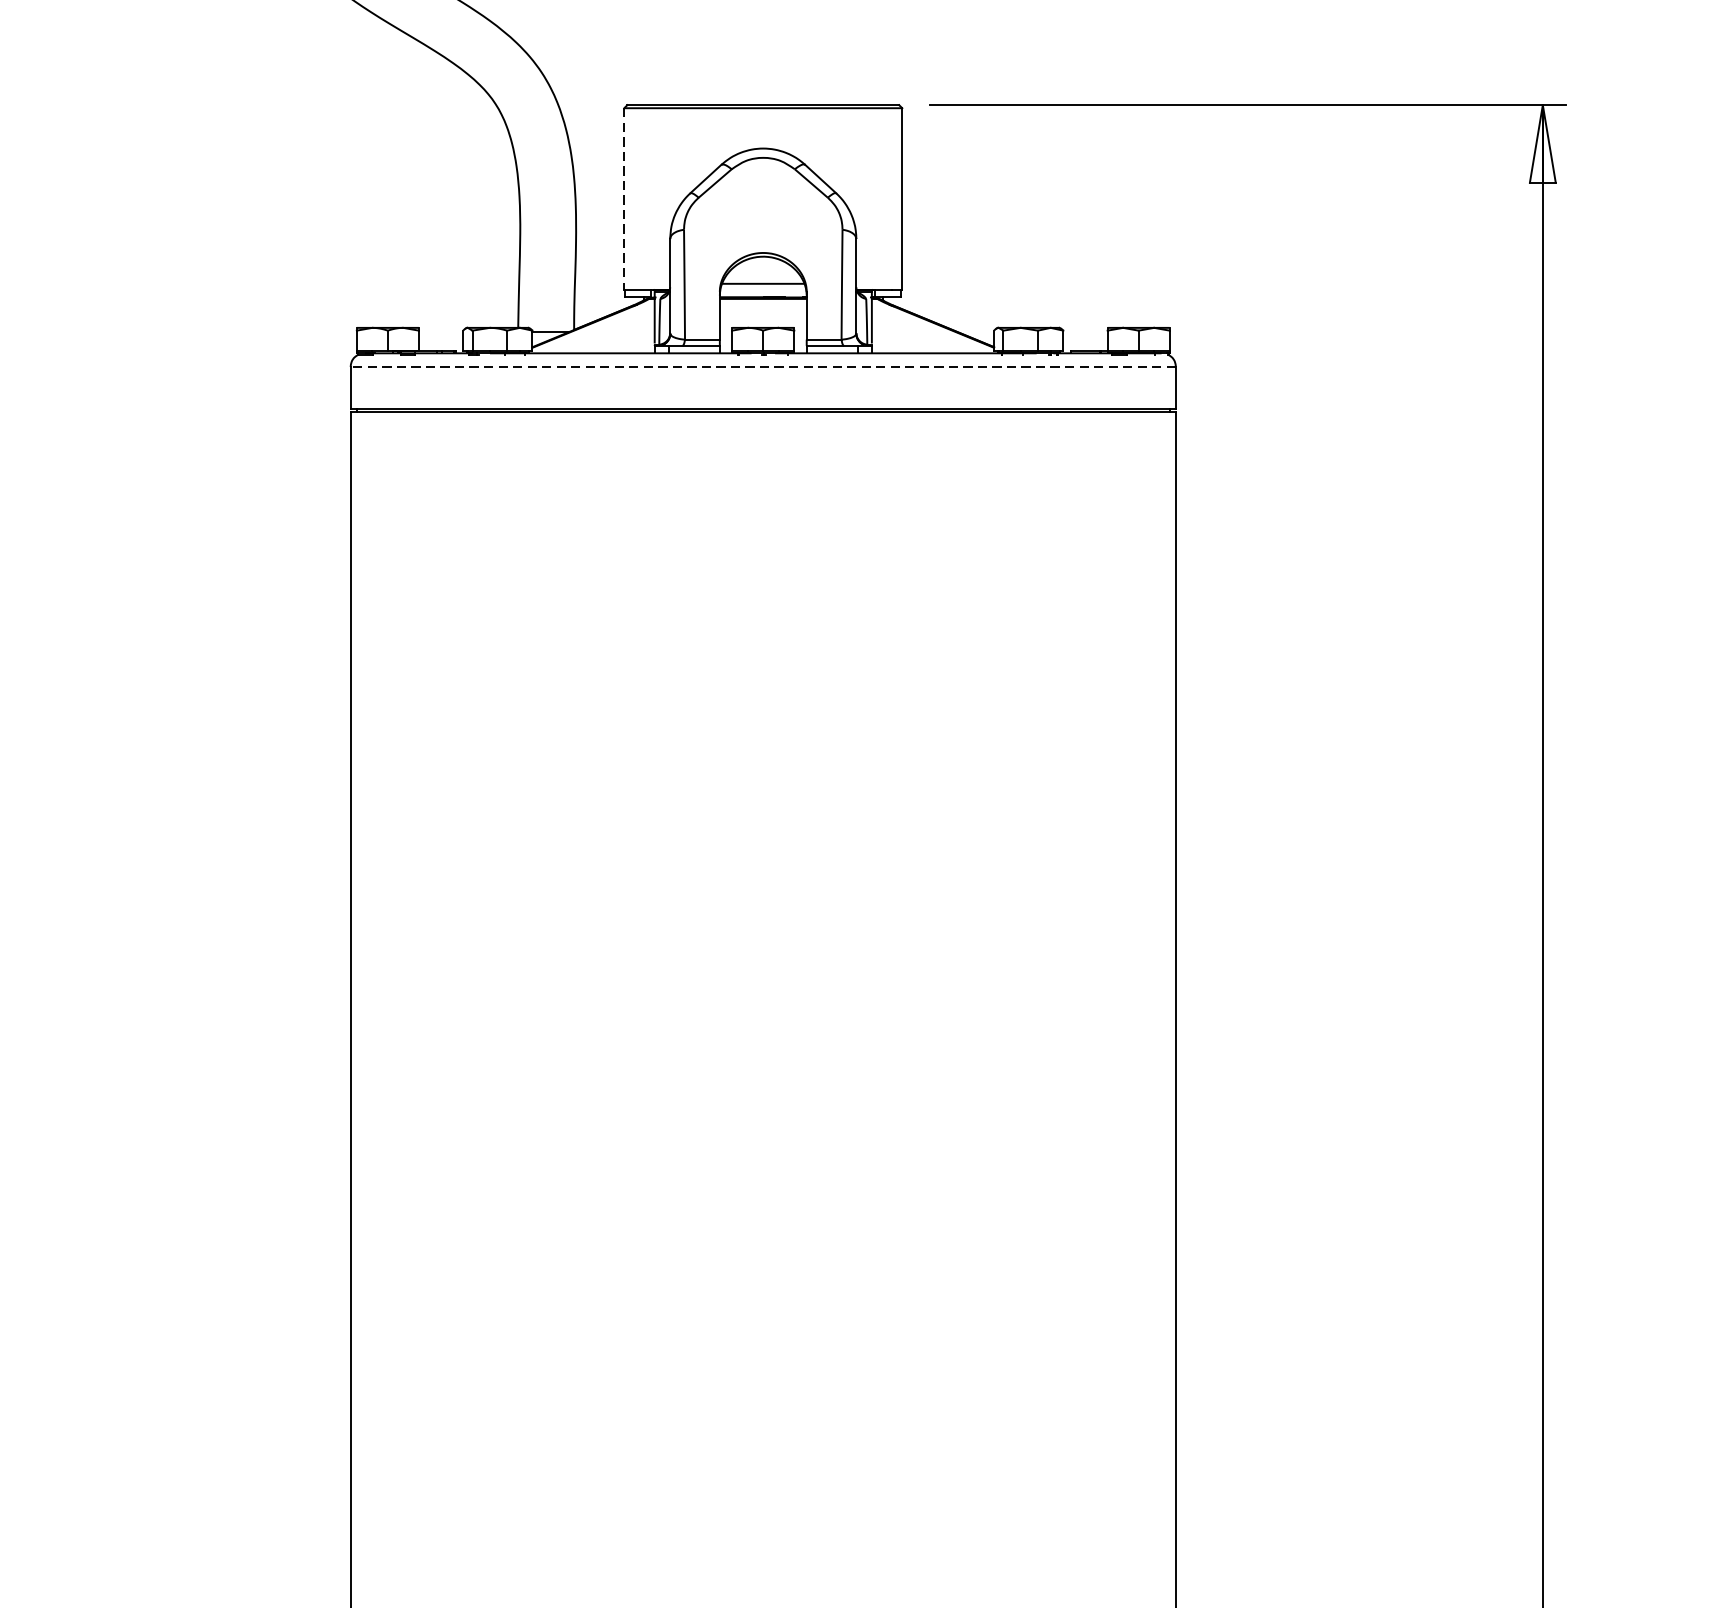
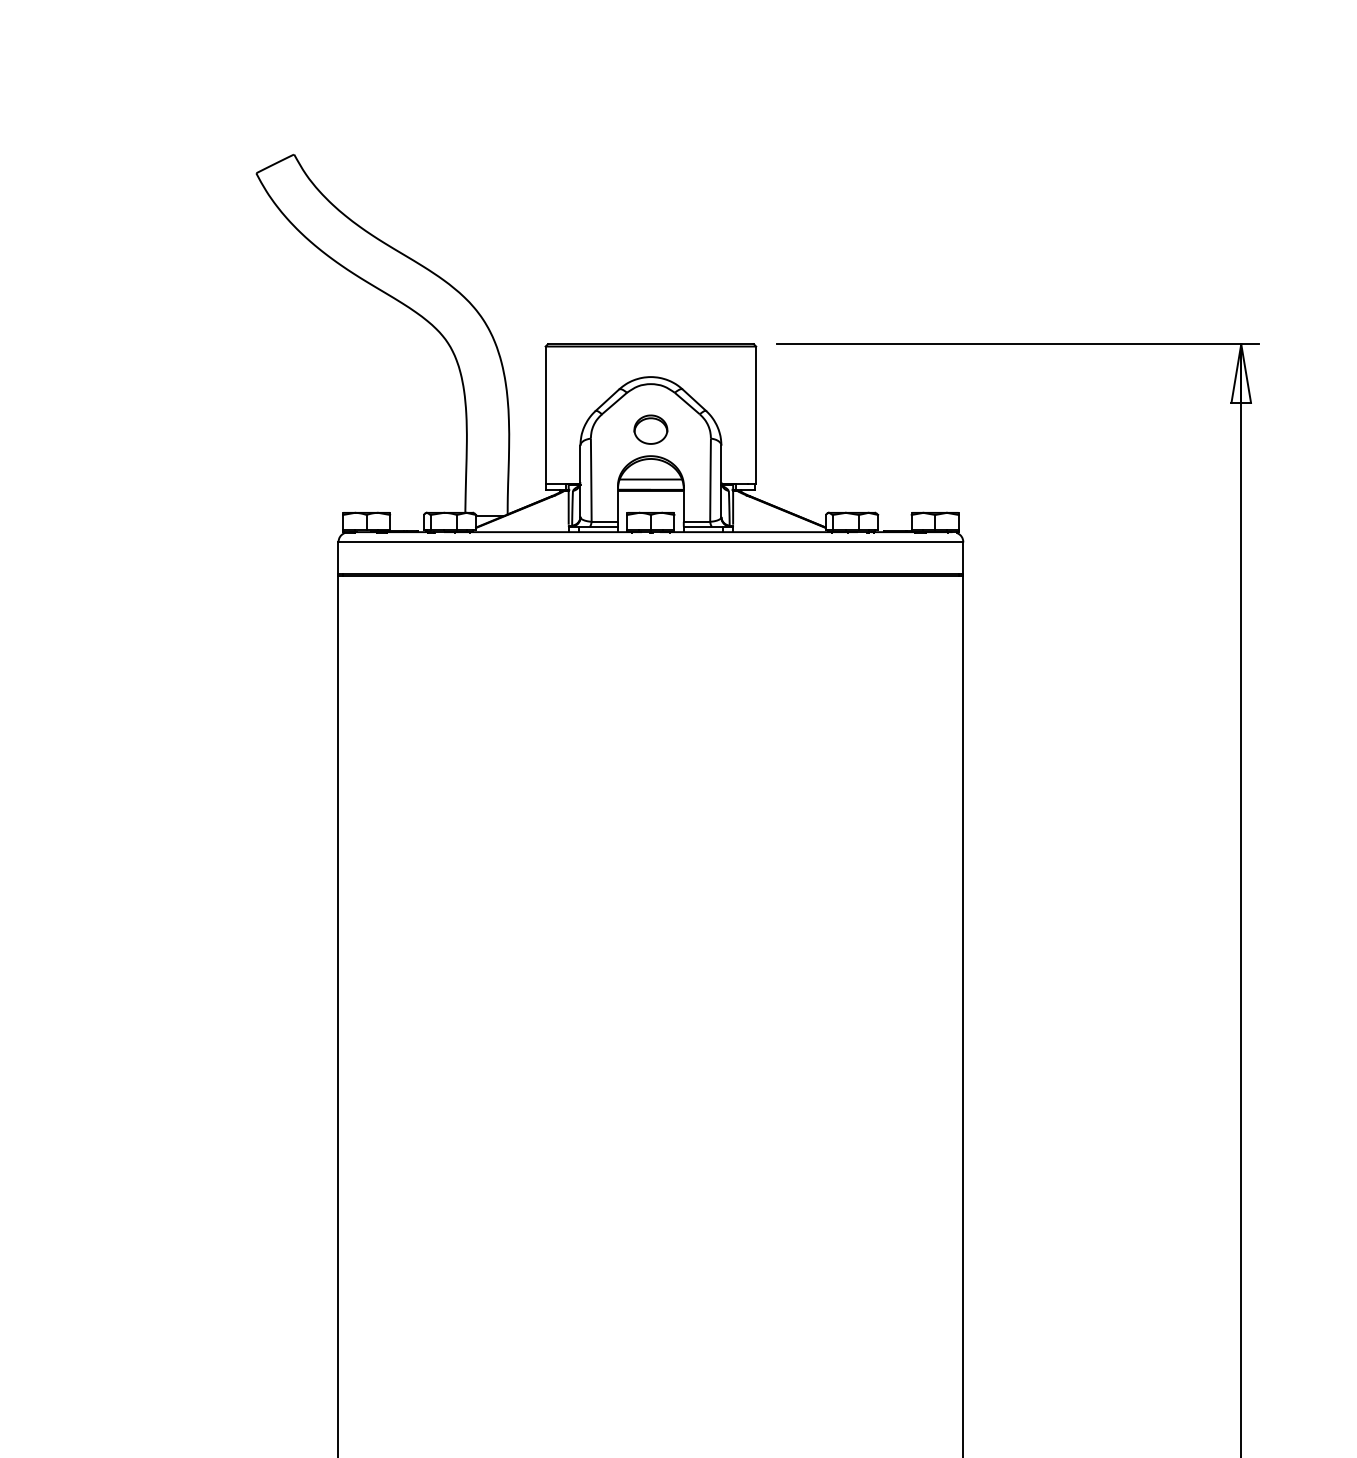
line: (624, 199) -> (545, 415), dashed -> solid
part: (762, 217) -> (650, 429), added
line: (762, 366) -> (650, 542), dashed -> solid

